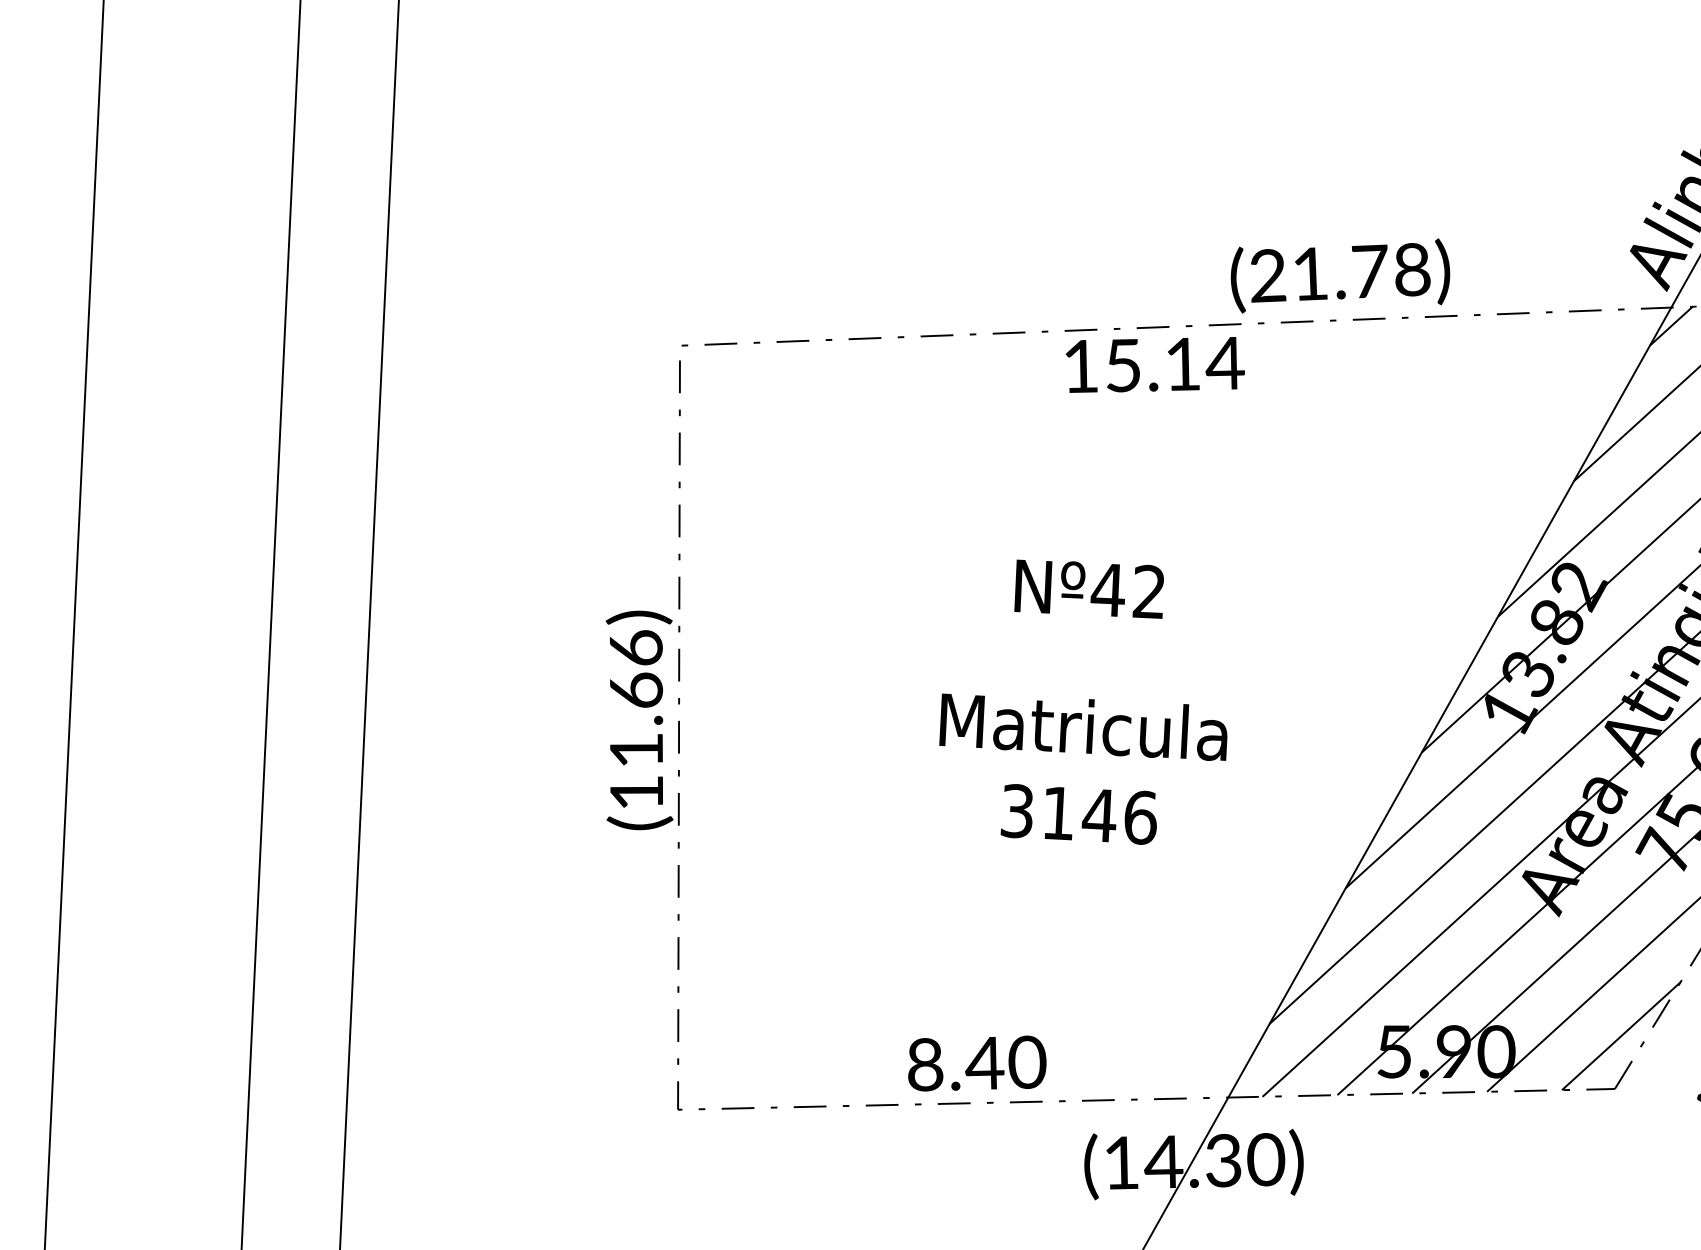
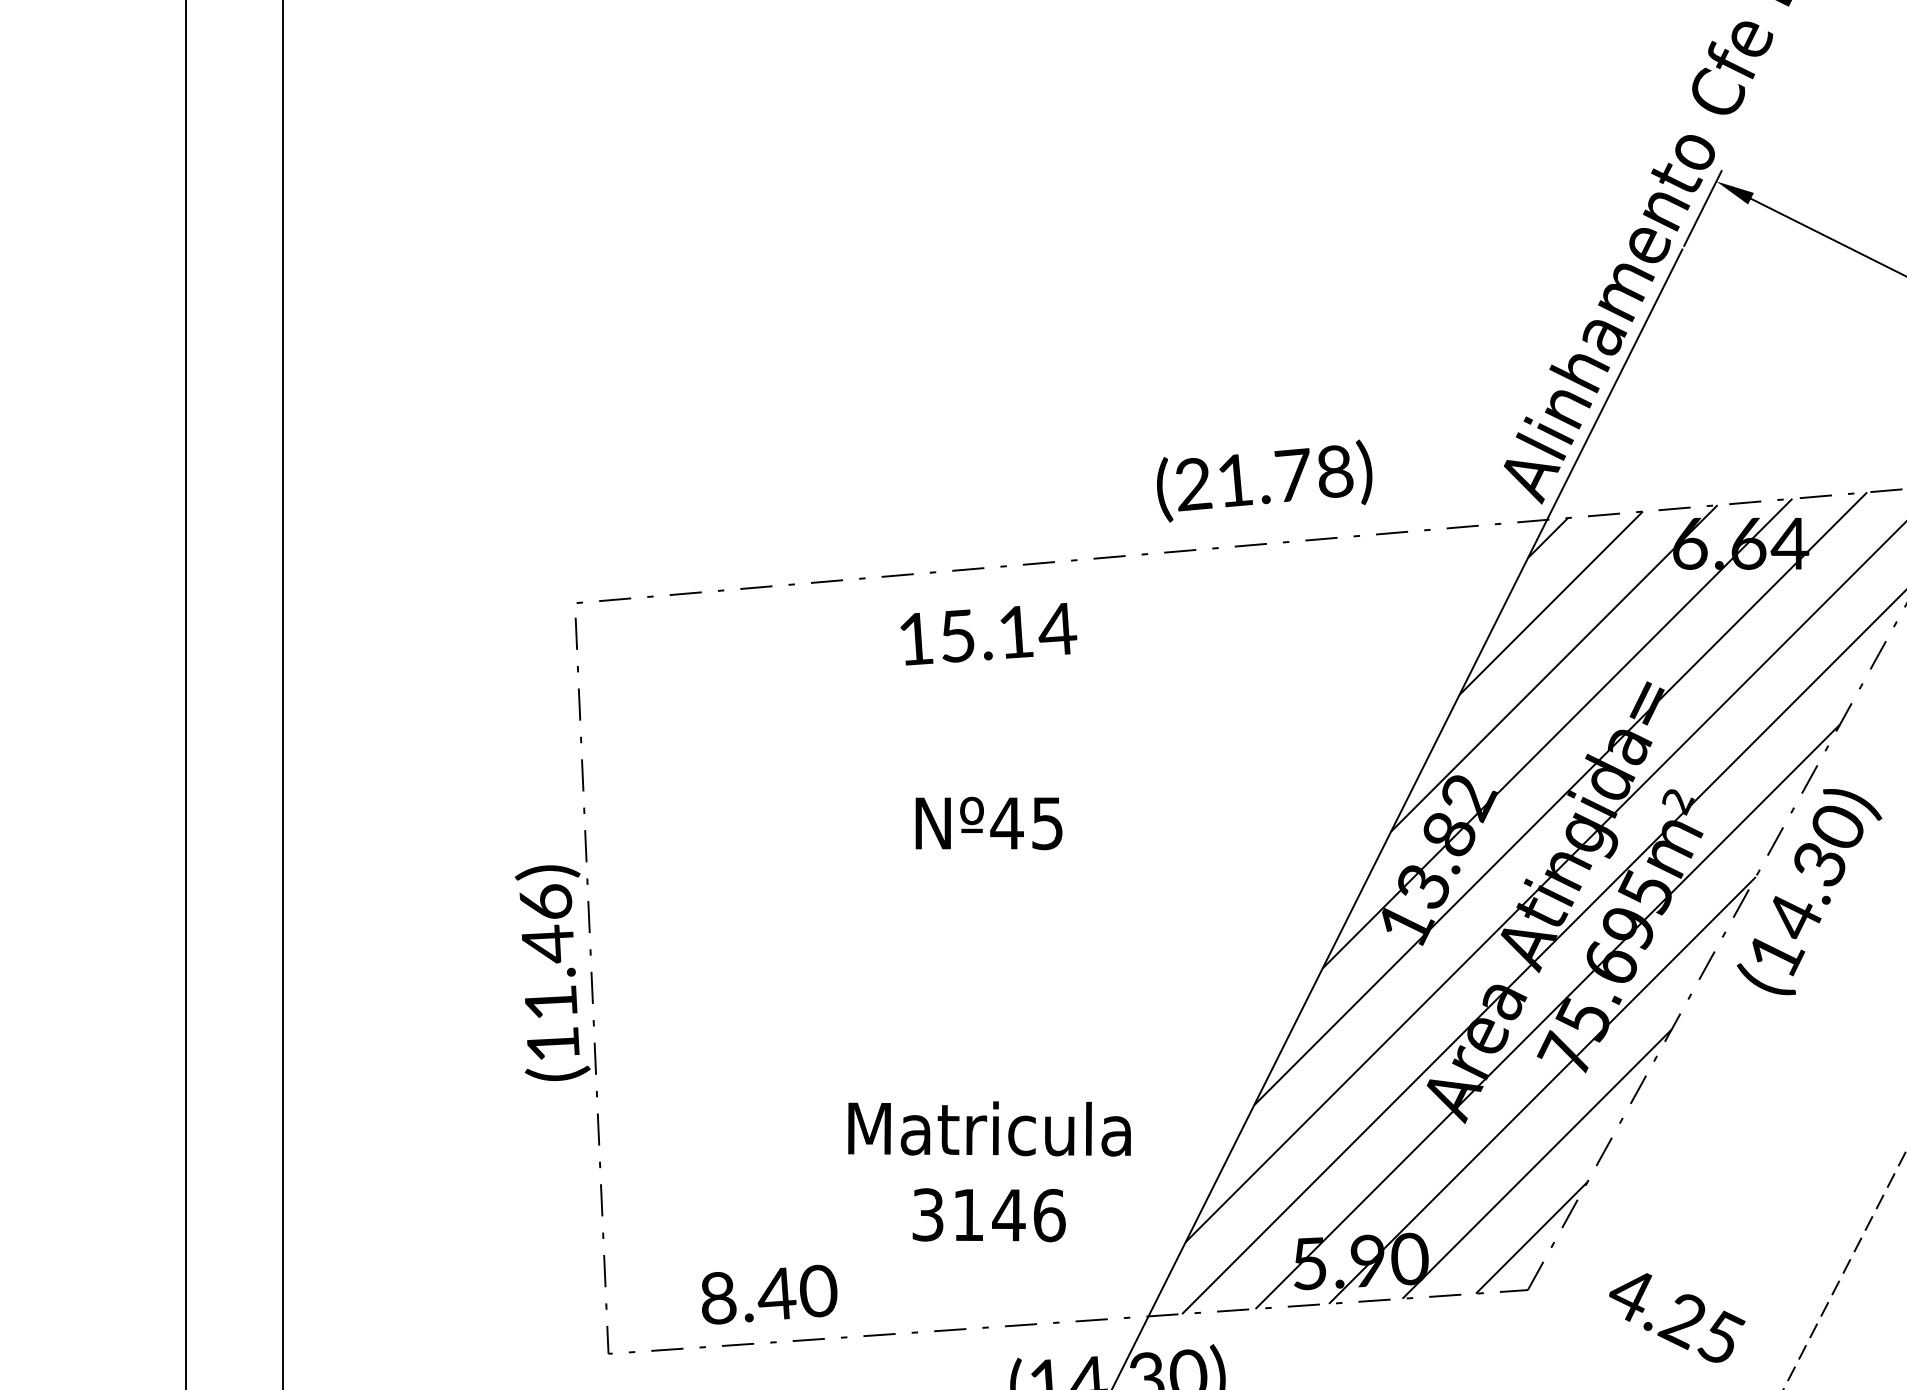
text: (1340, 275) -> (1264, 480), moved
text: (1154, 365) -> (988, 634), moved
text: (1149, 592) -> (1047, 823), Nº42 -> Nº45
text: (636, 690) -> (548, 943), (11.66) -> (11.46)
text: (1081, 770) -> (989, 1171), moved
text: (977, 1063) -> (769, 1294), moved

